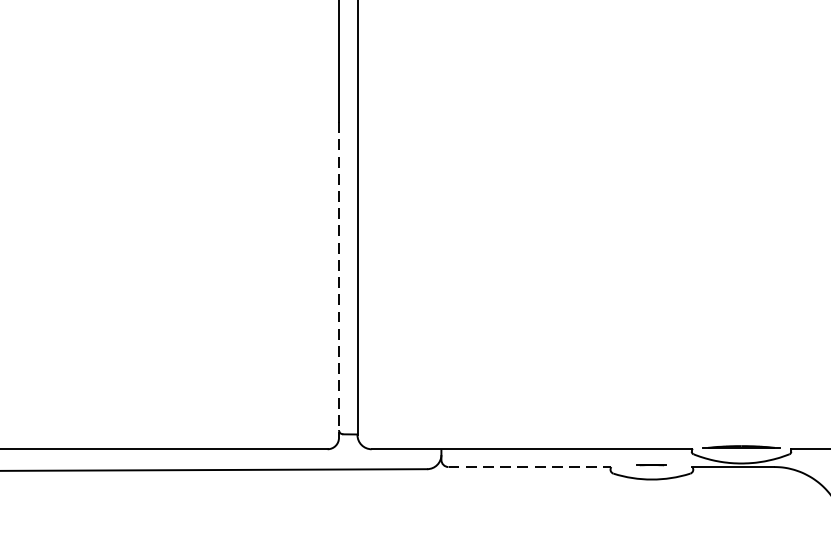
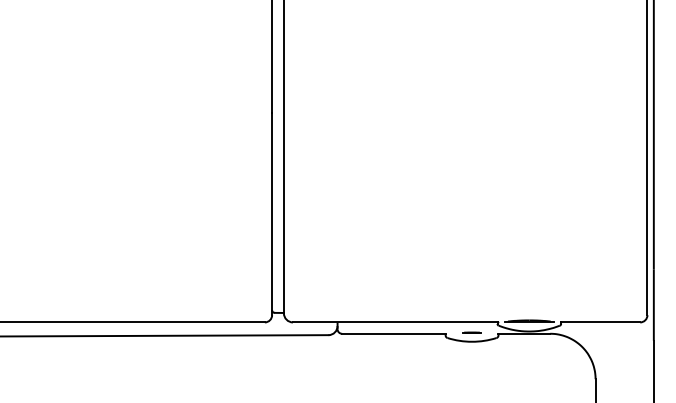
line: (339, 280) -> (272, 214), dashed -> solid
line: (530, 466) -> (394, 333), dashed -> solid

